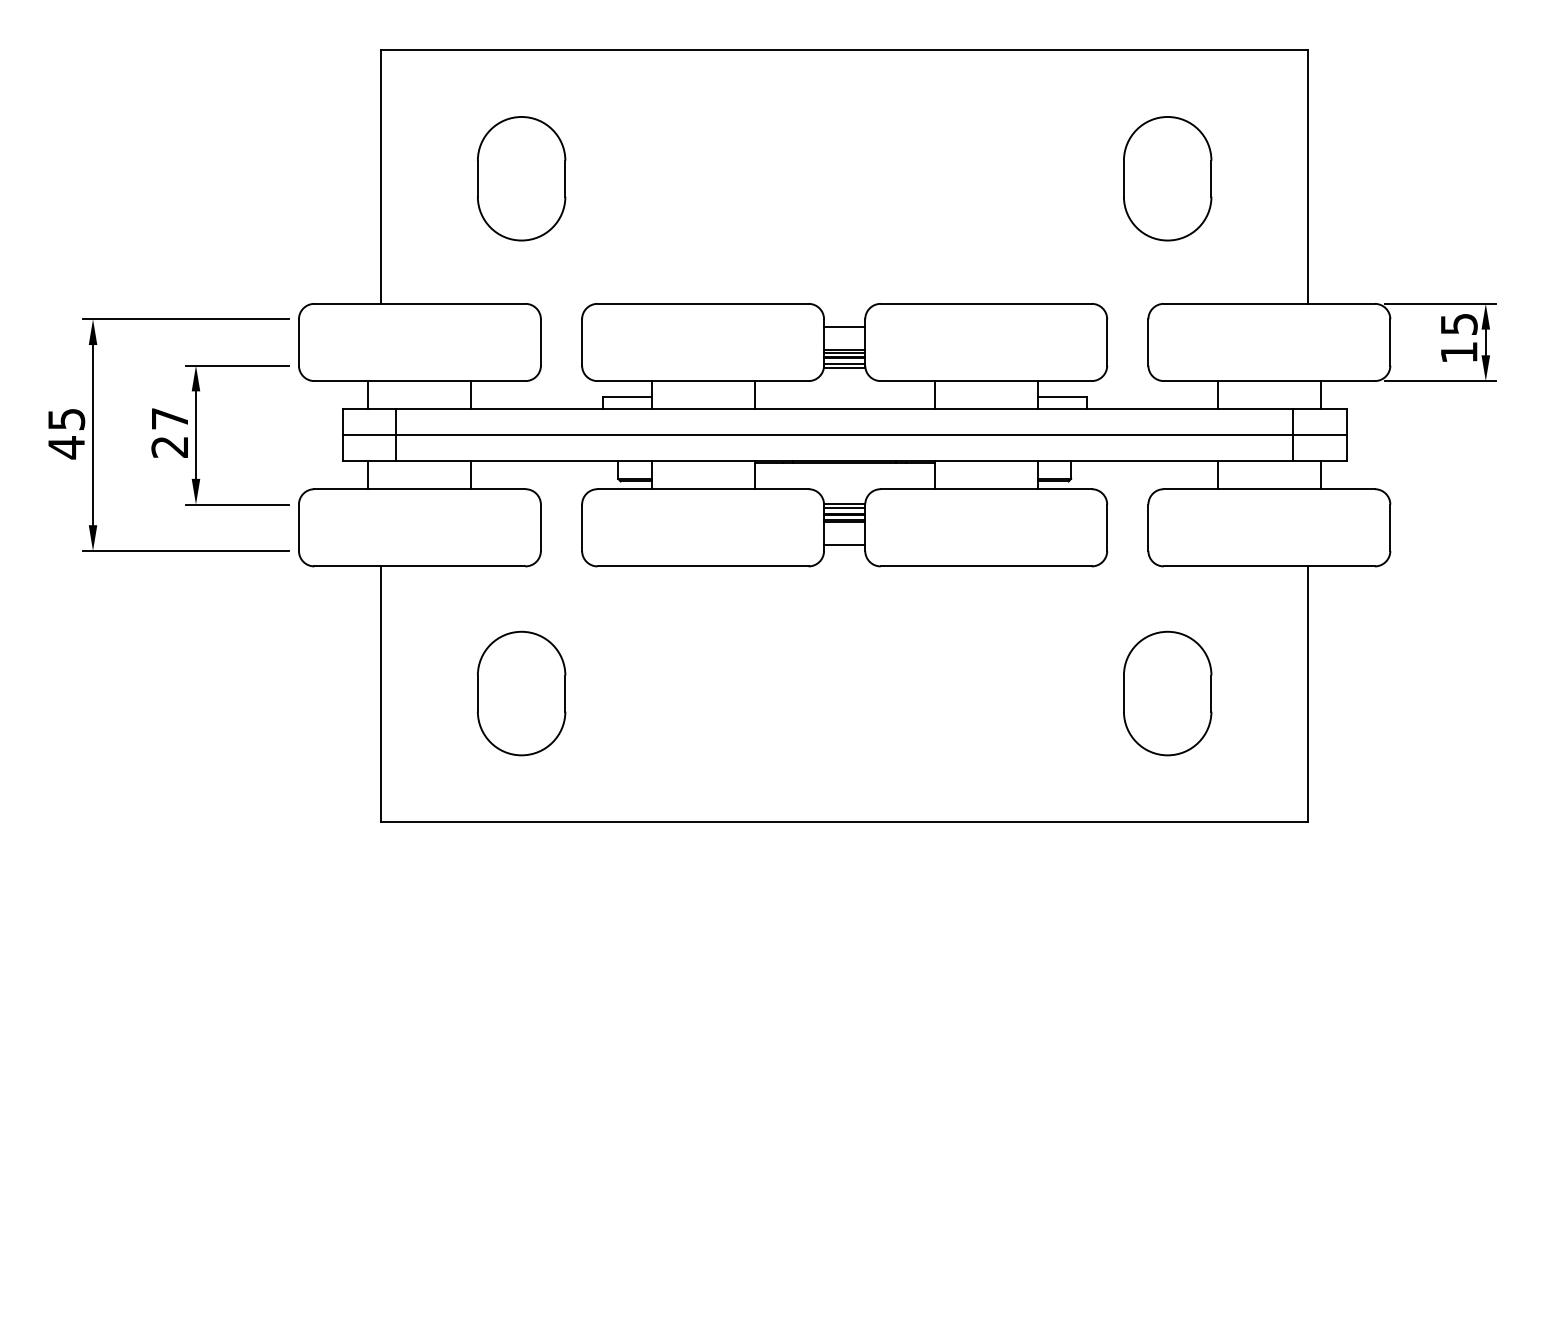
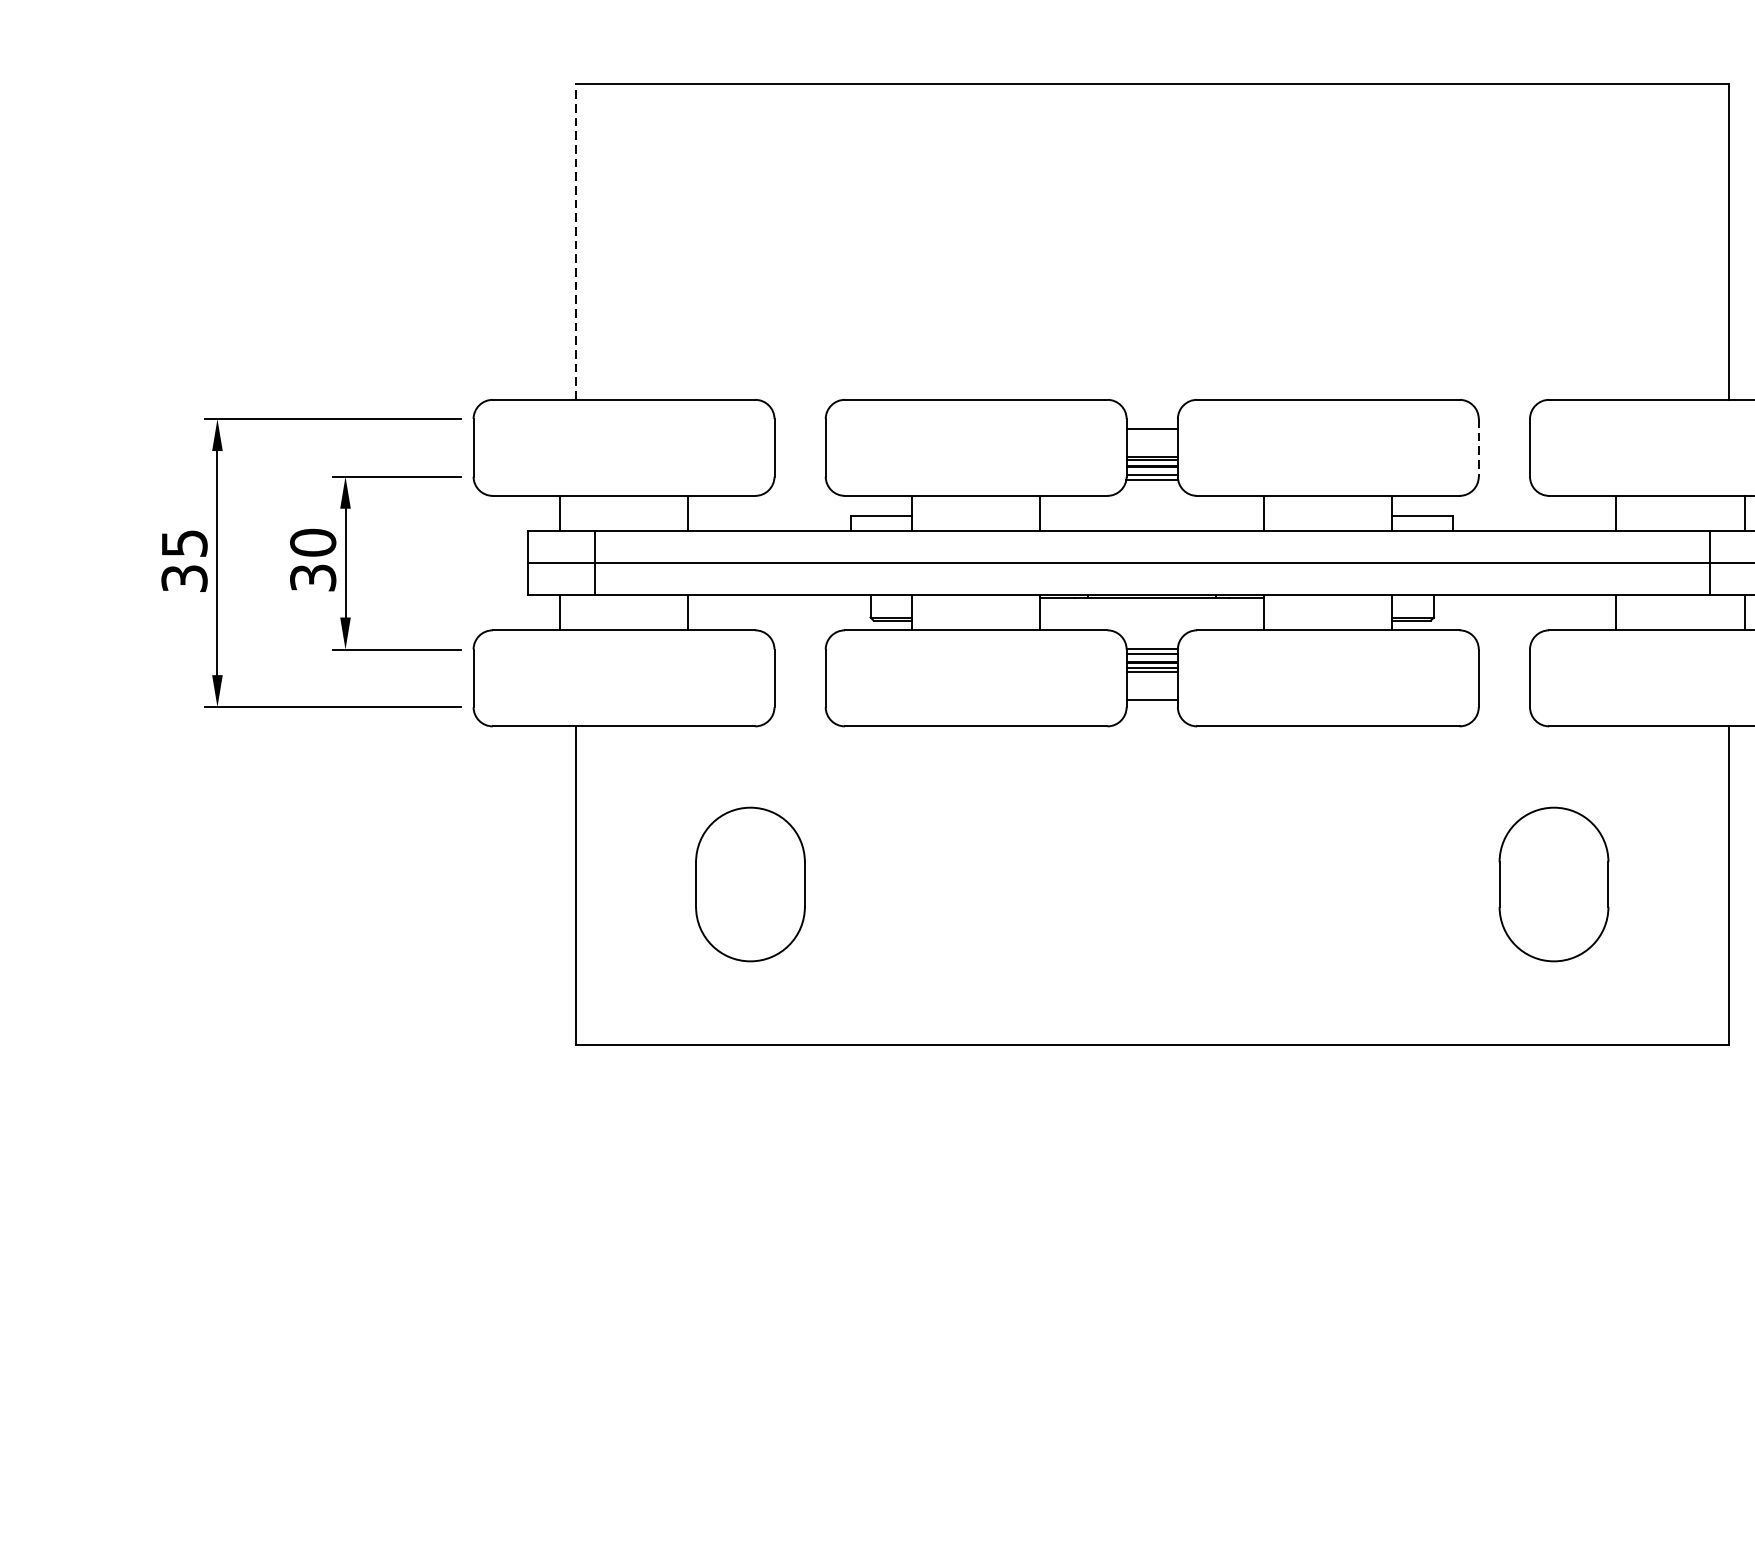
line: (381, 176) -> (576, 241), solid -> dashed
part: (521, 178) -> (750, 243), removed
part: (1167, 178) -> (1553, 243), removed
line: (1107, 342) -> (1479, 447), solid -> dashed
text: (169, 432) -> (312, 559), 27 -> 30
text: (66, 447) -> (184, 578), 45 -> 35

